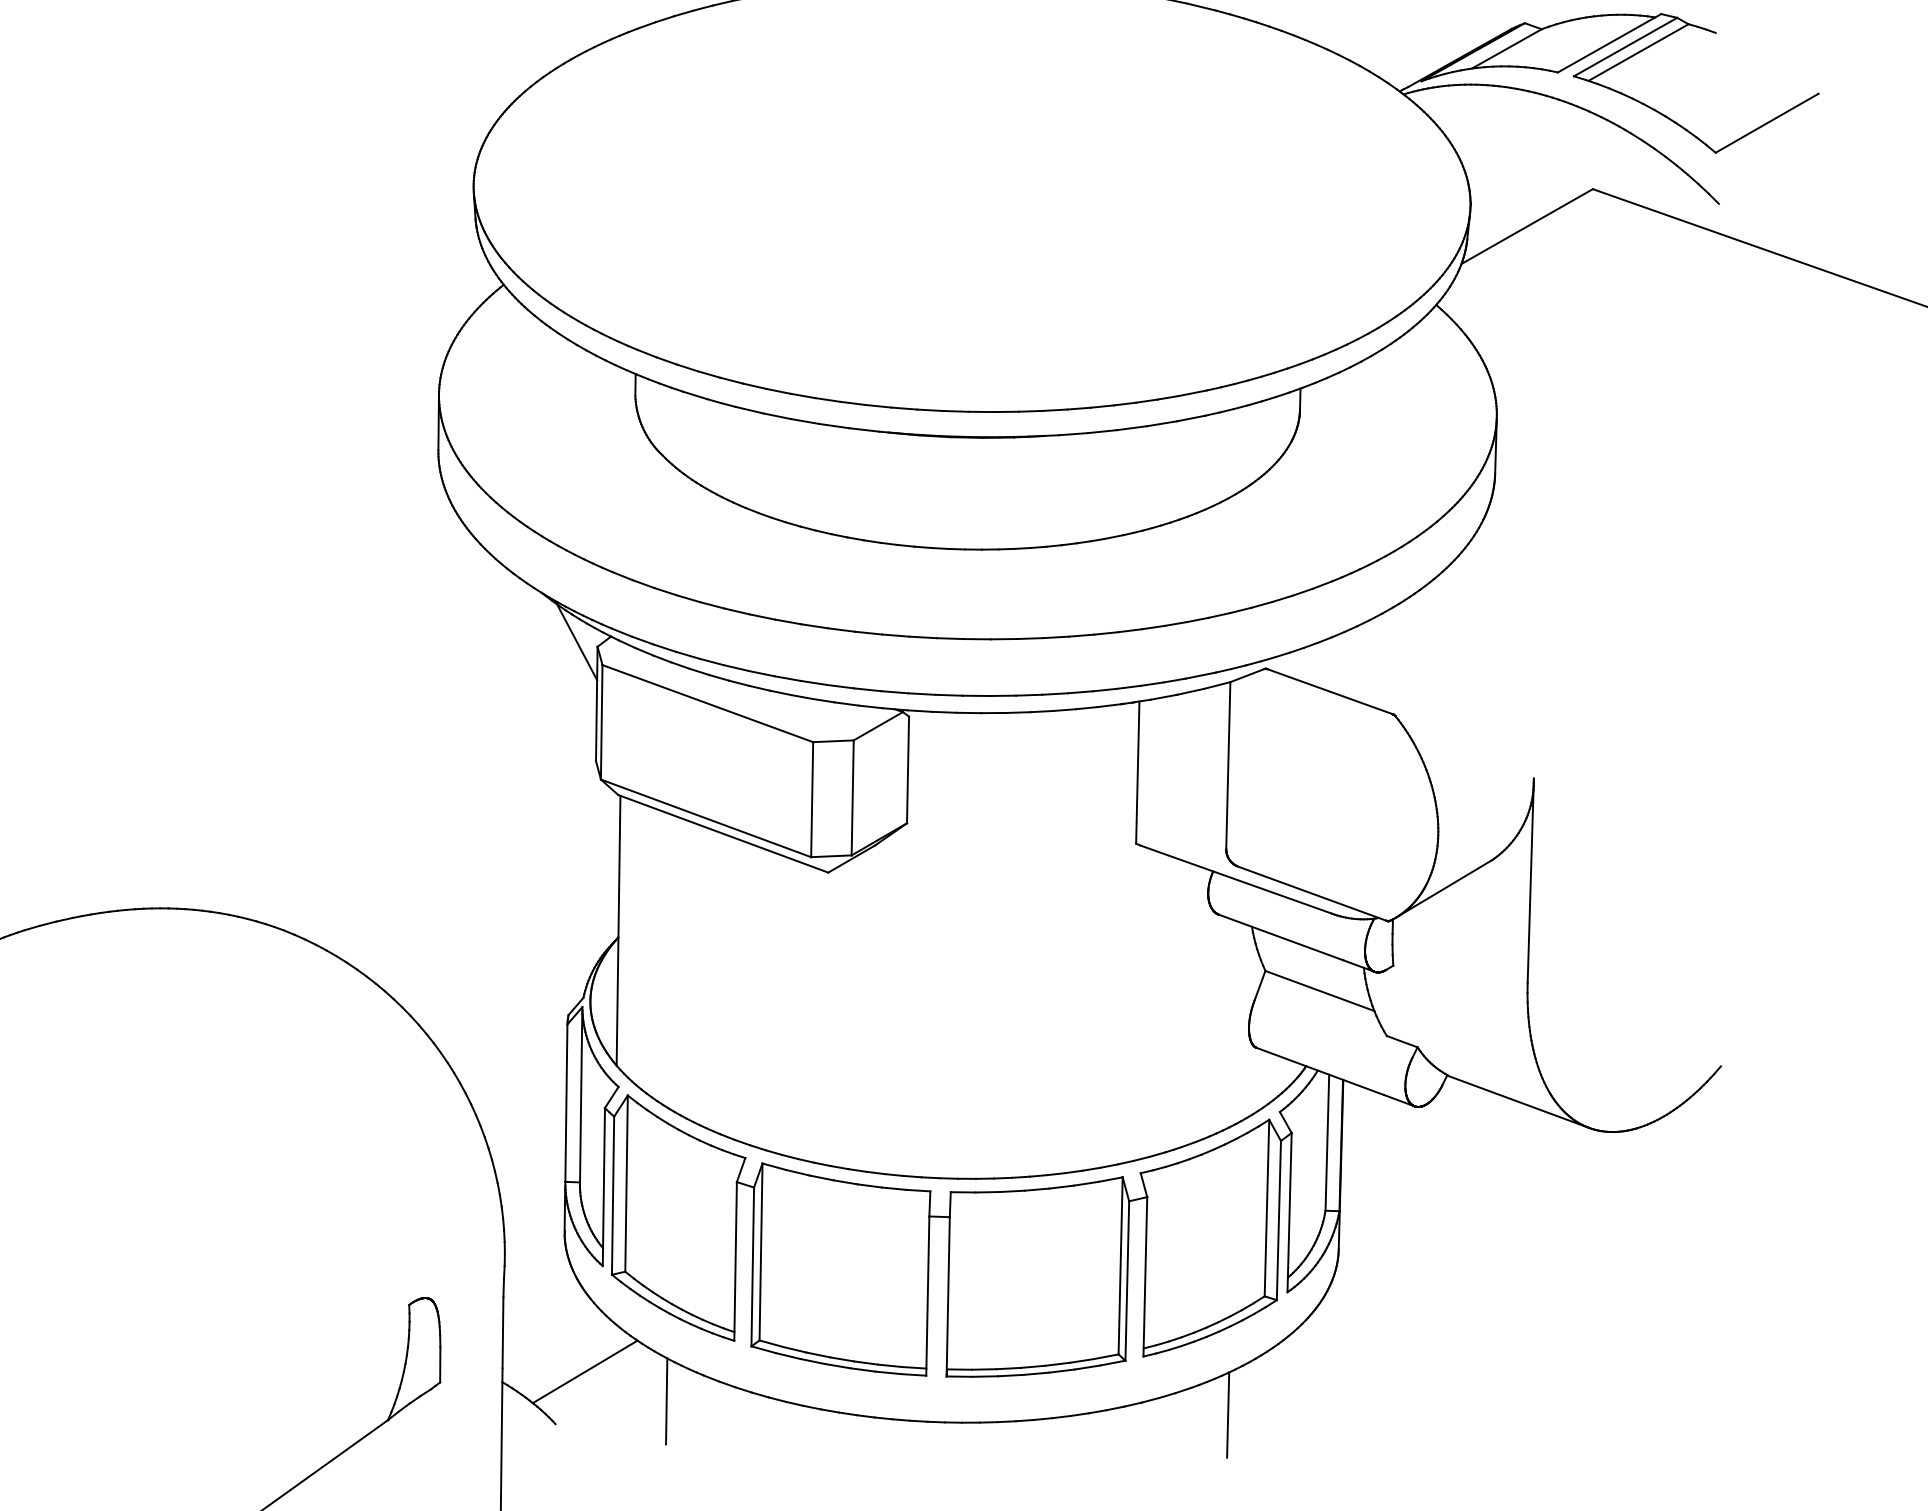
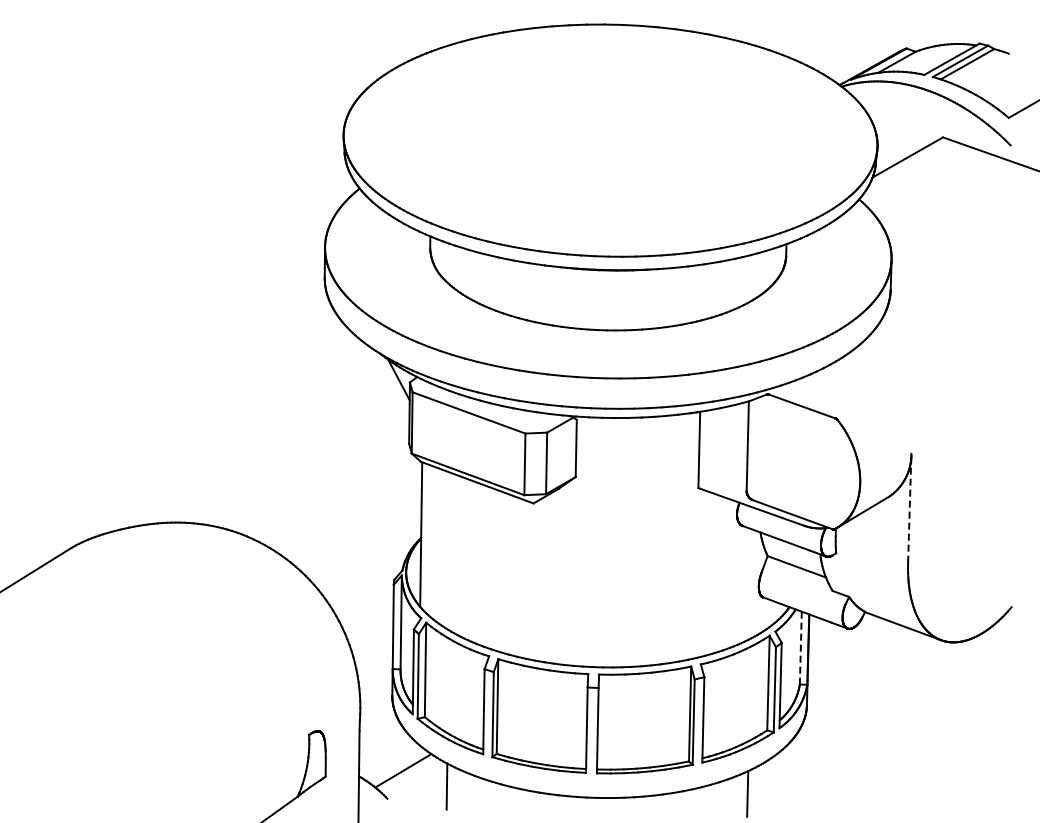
line: (1530, 880) -> (909, 507), solid -> dashed
line: (1326, 1143) -> (800, 648), solid -> dashed

